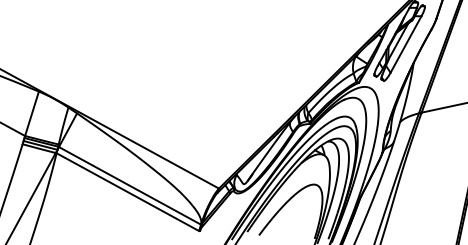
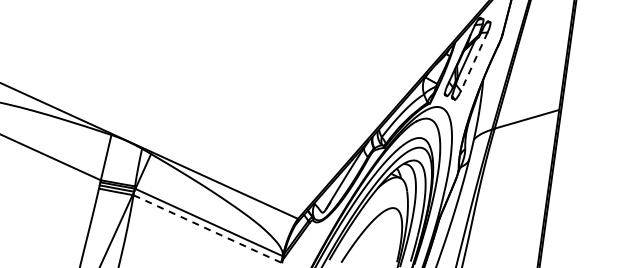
line: (406, 45) -> (474, 62), solid -> dashed
line: (127, 191) -> (206, 228), solid -> dashed

